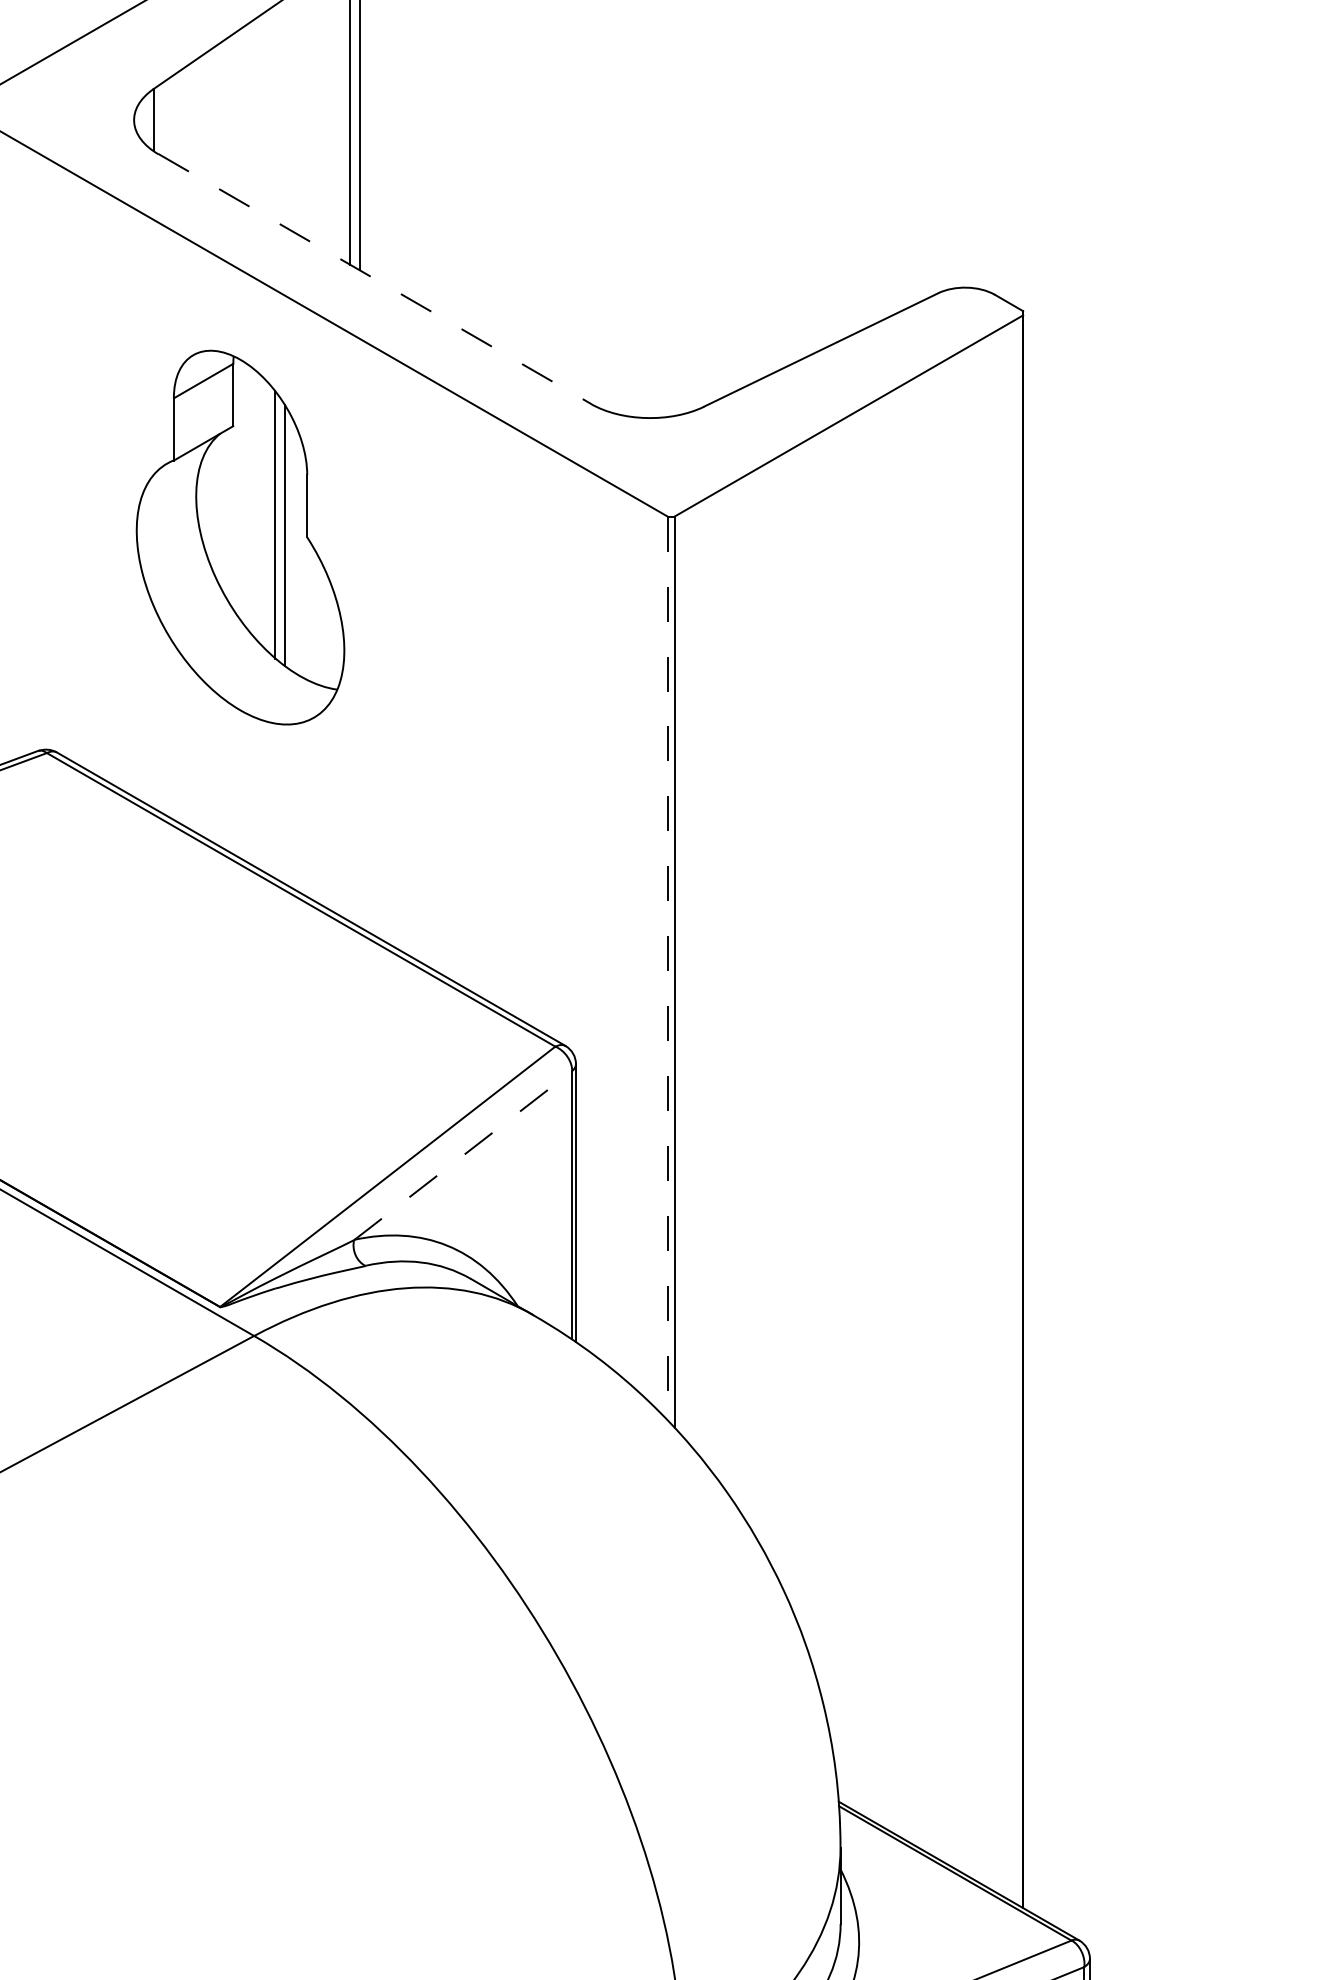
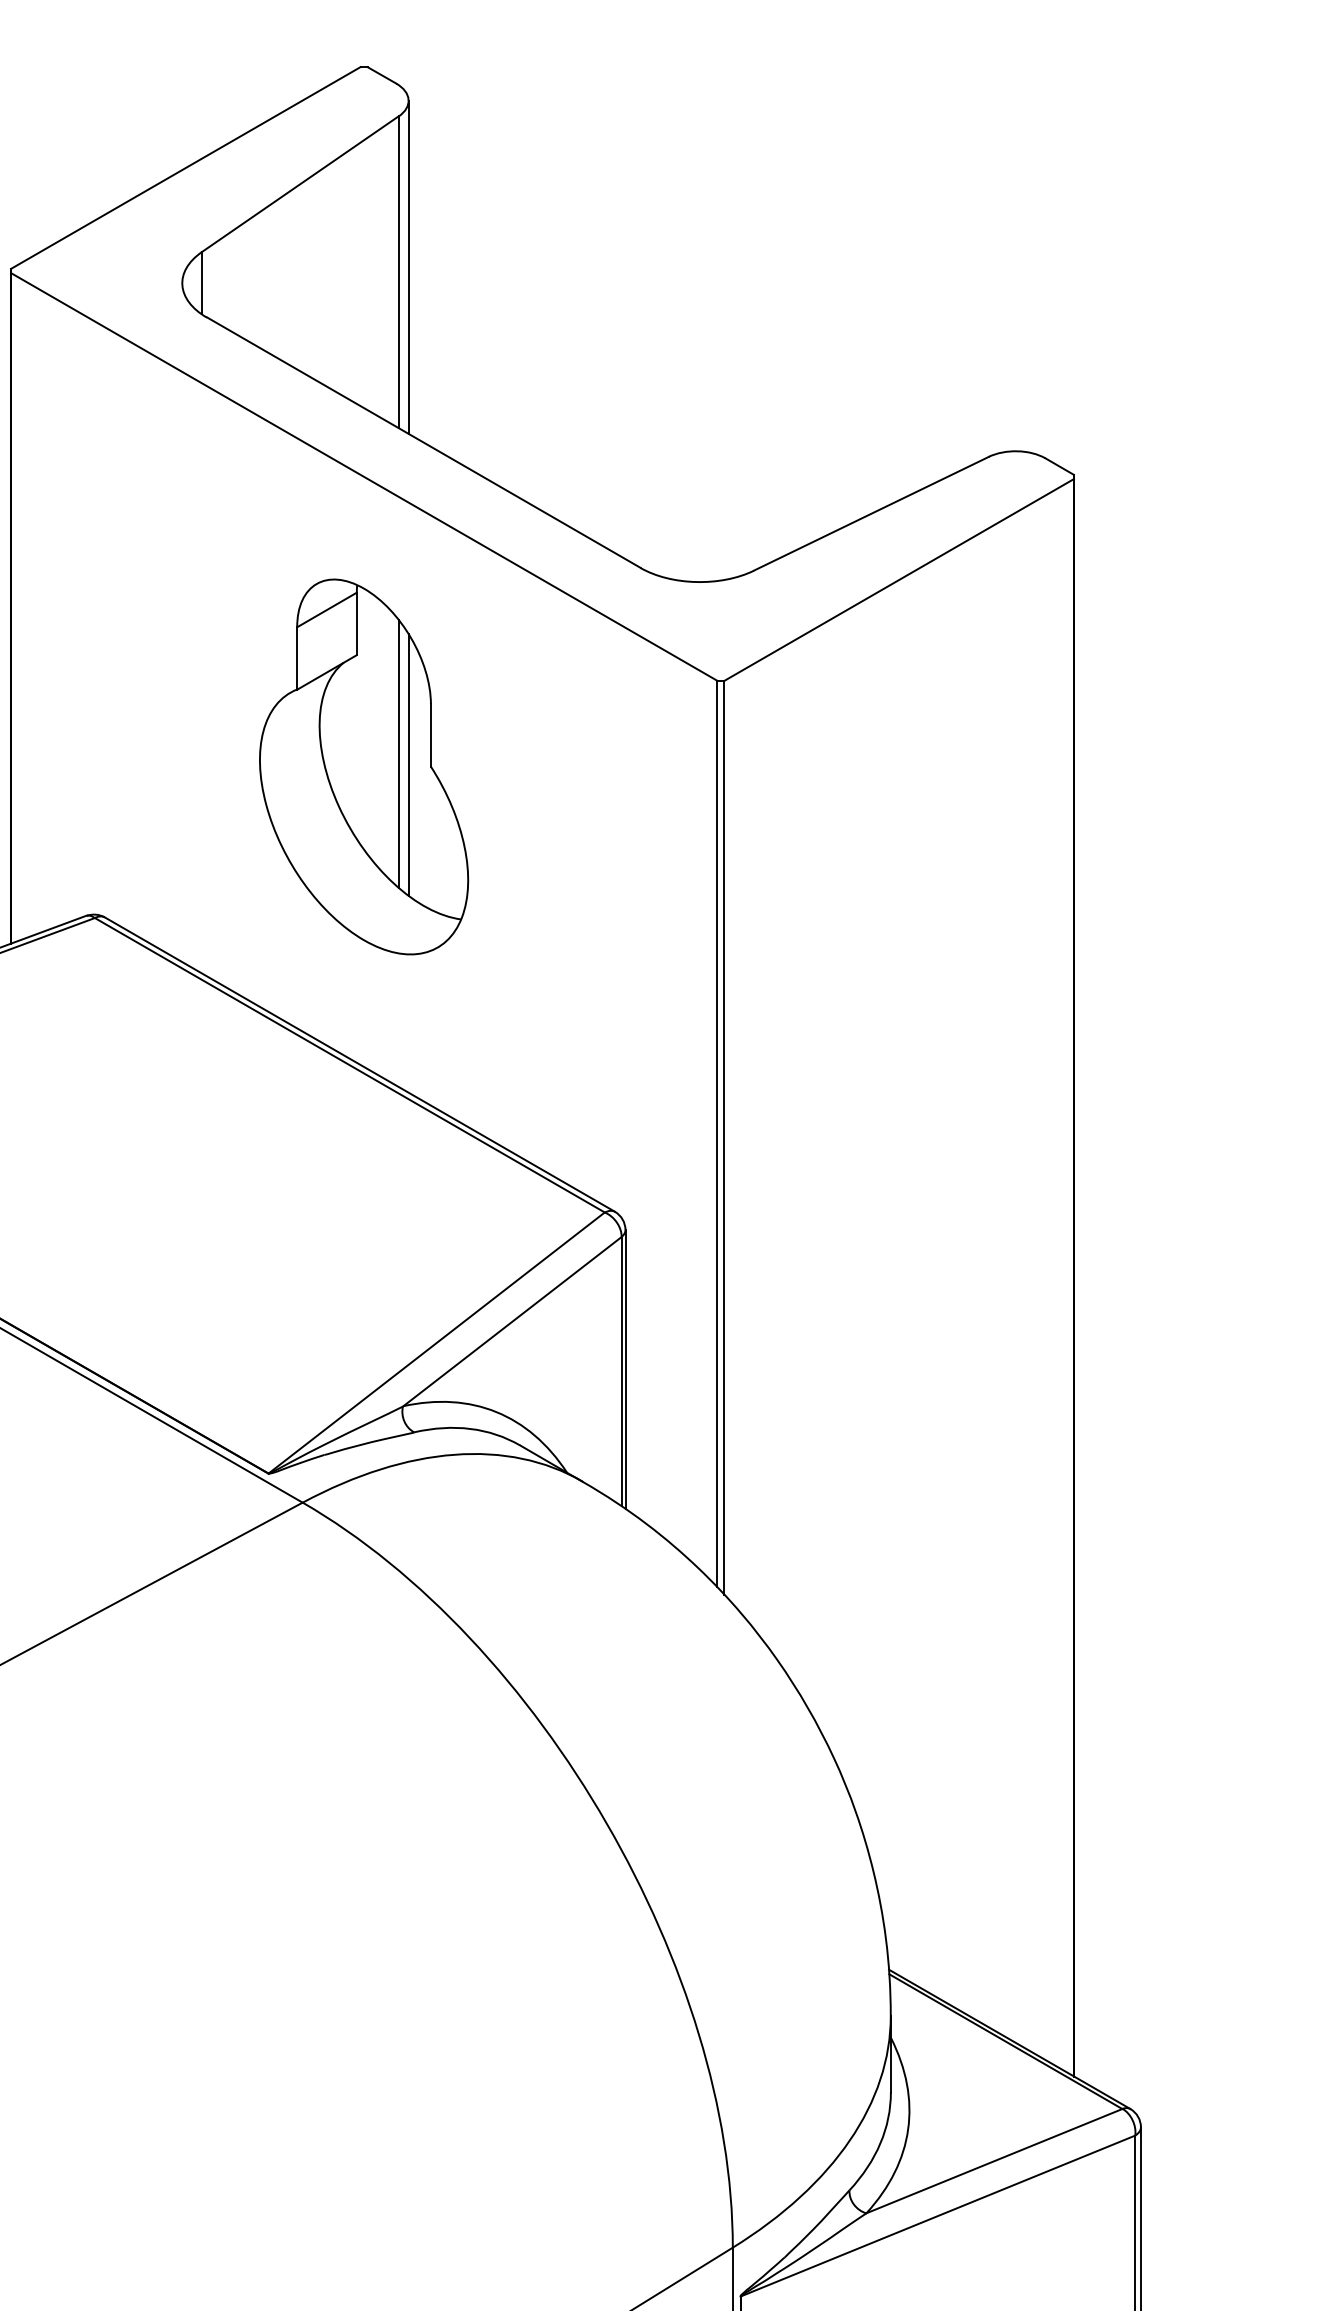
line: (375, 278) -> (424, 442), dashed -> solid
part: (240, 537) -> (364, 766), moved
line: (667, 968) -> (717, 1134), dashed -> solid
line: (463, 1155) -> (512, 1321), dashed -> solid

